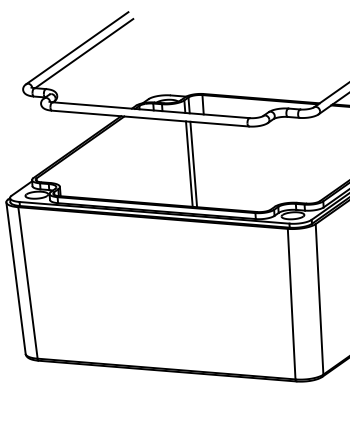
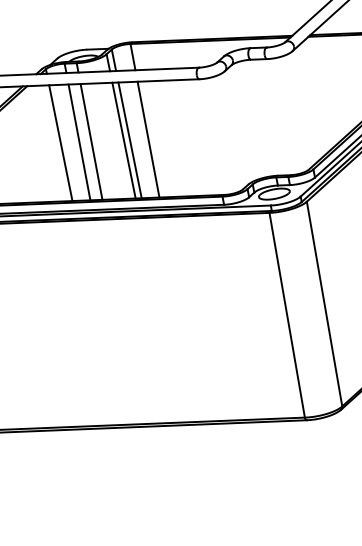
line: (143, 160) -> (60, 143), added
line: (156, 161) -> (78, 142), added
line: (165, 161) -> (90, 140), added
line: (206, 165) -> (147, 139), added

